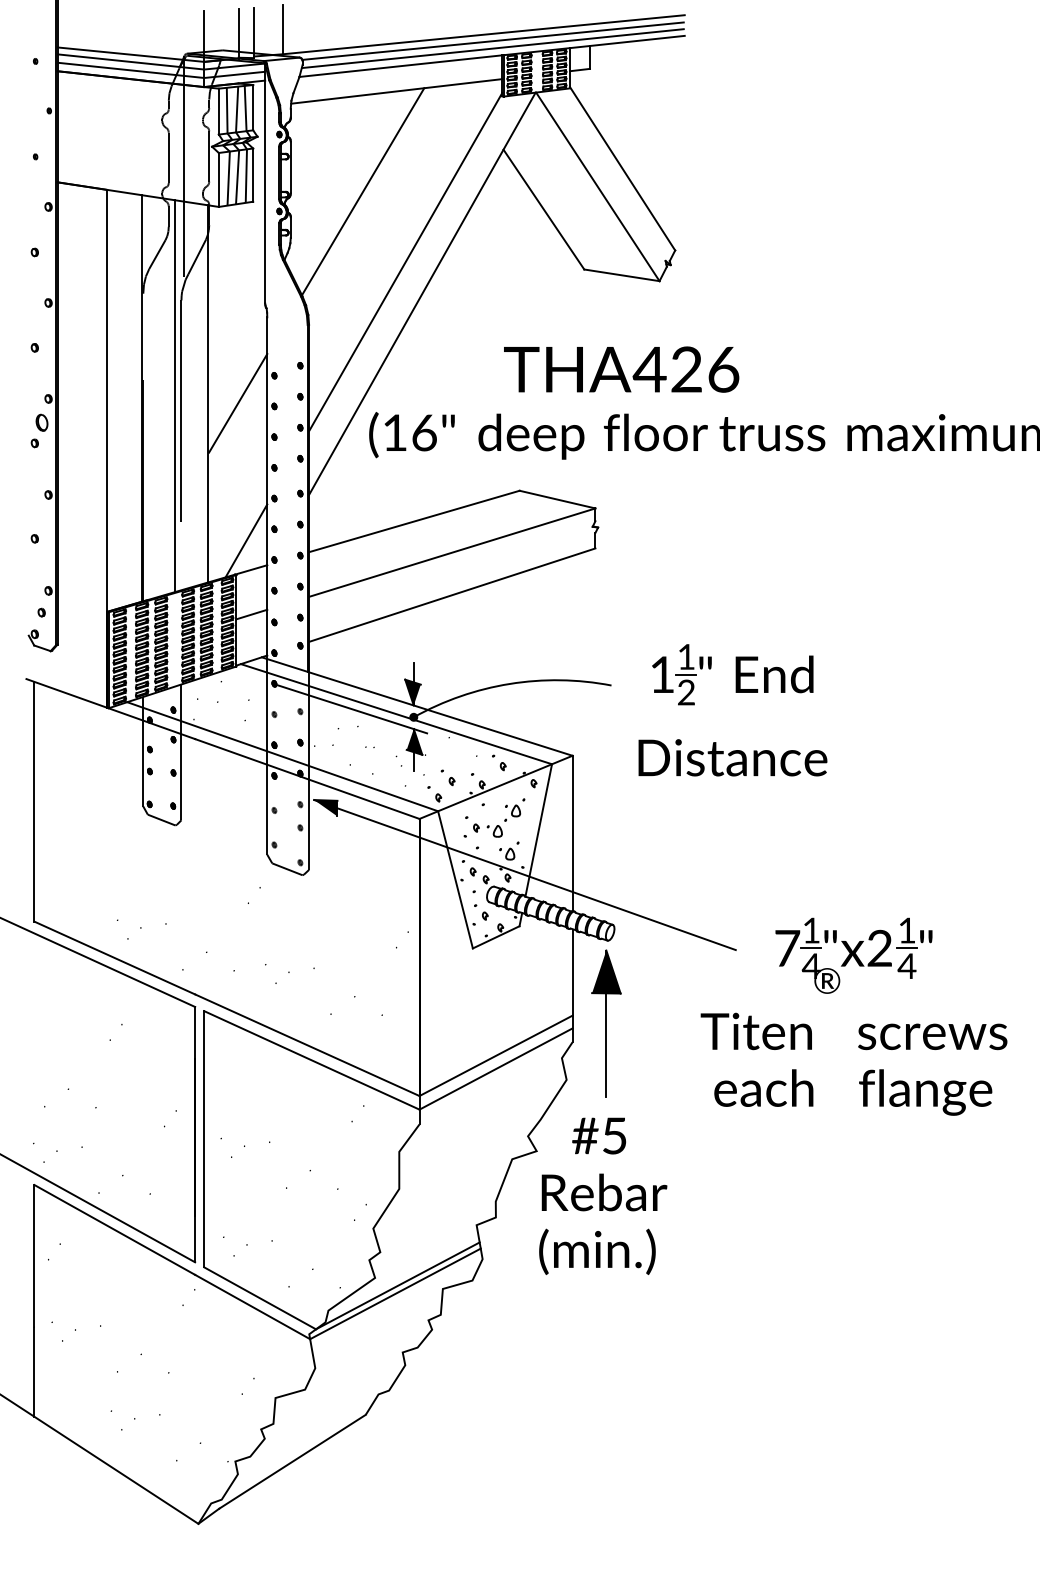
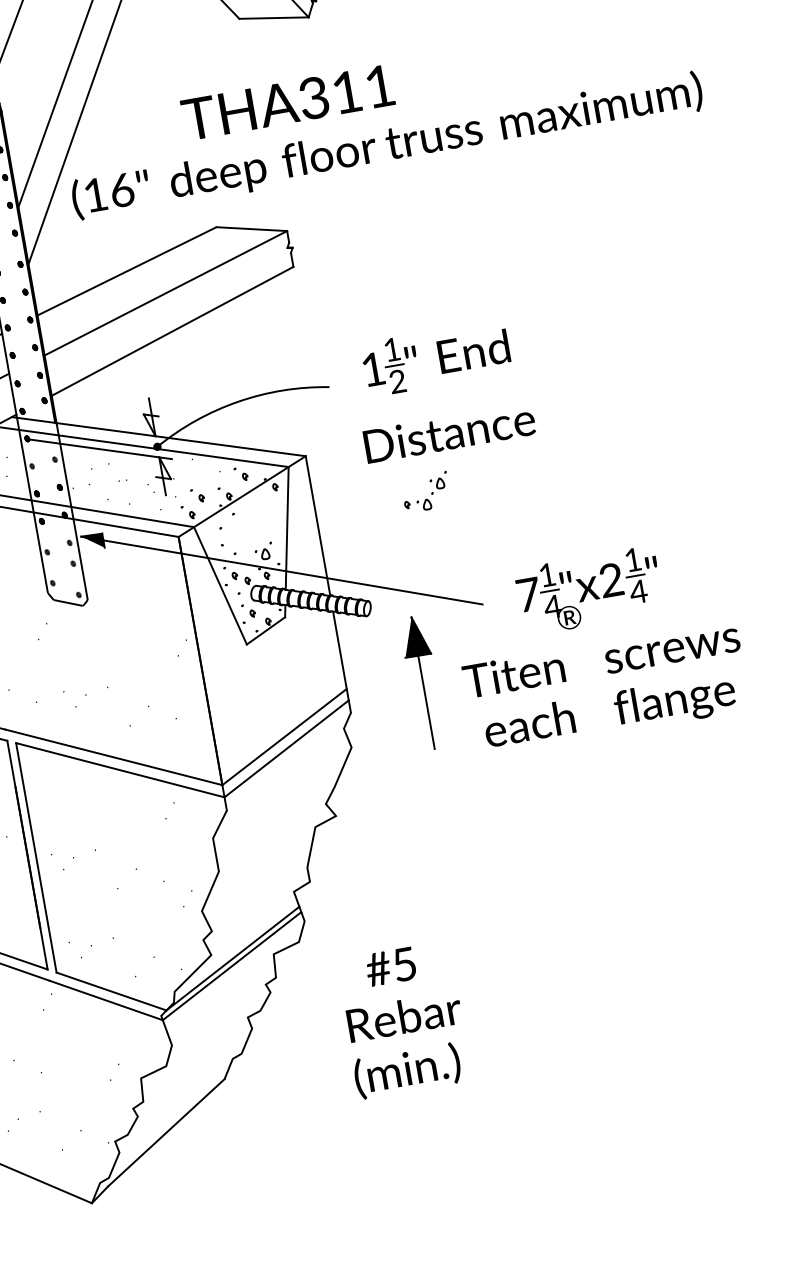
text: (685, 369) -> (345, 92), THA426 -> THA311
fill: (412, 692) -> (152, 424), removed
fill: (414, 741) -> (161, 468), removed
part: (499, 817) -> (426, 491), moved
part: (606, 1023) -> (423, 682), moved
text: (603, 1195) -> (404, 1019), moved

